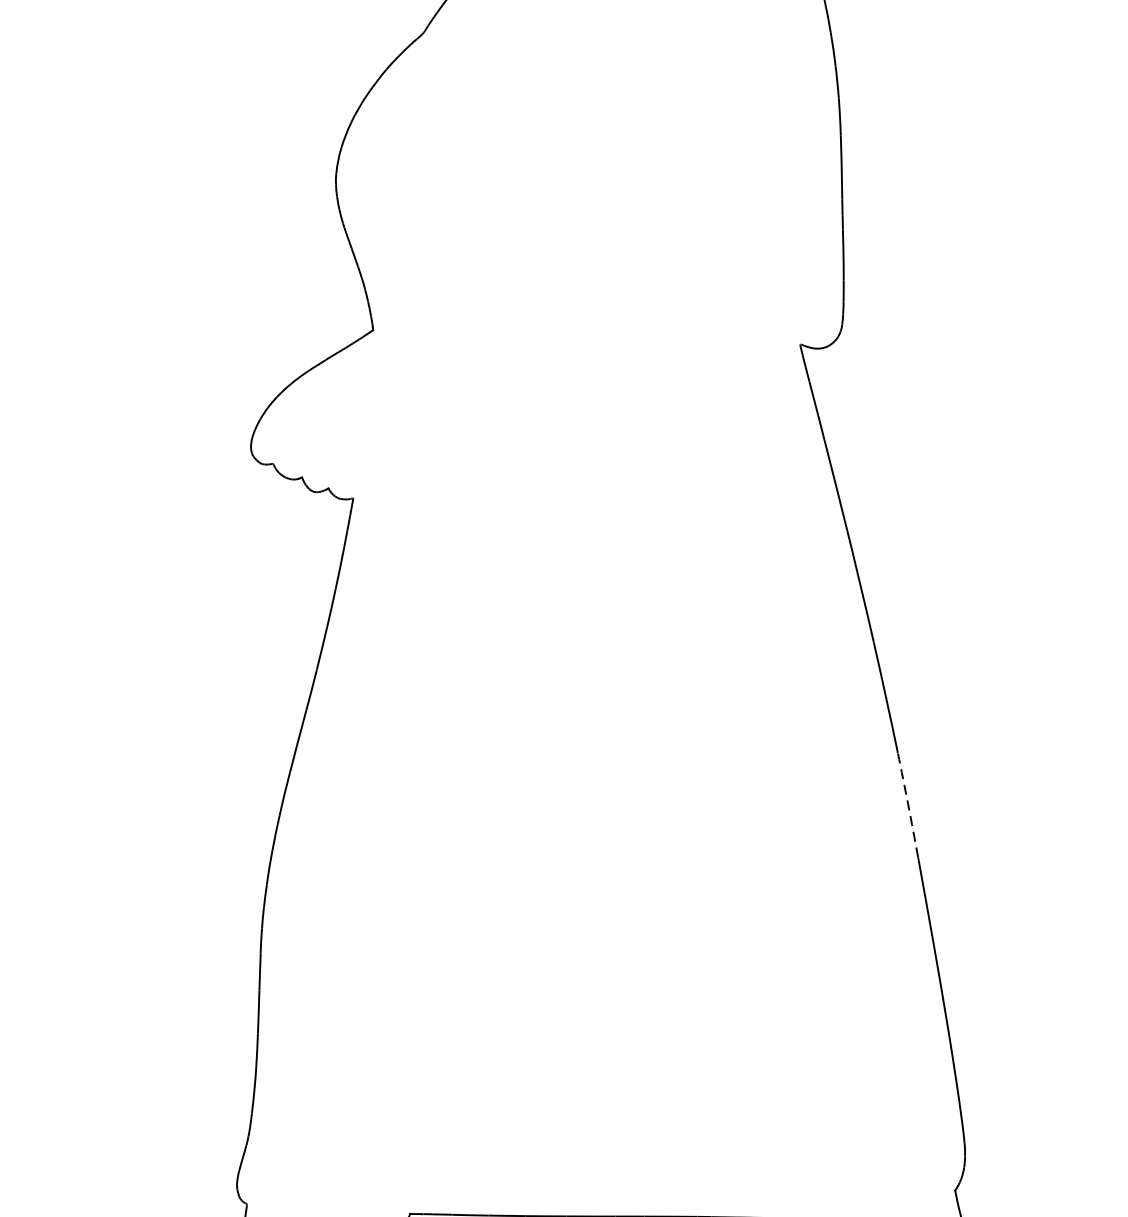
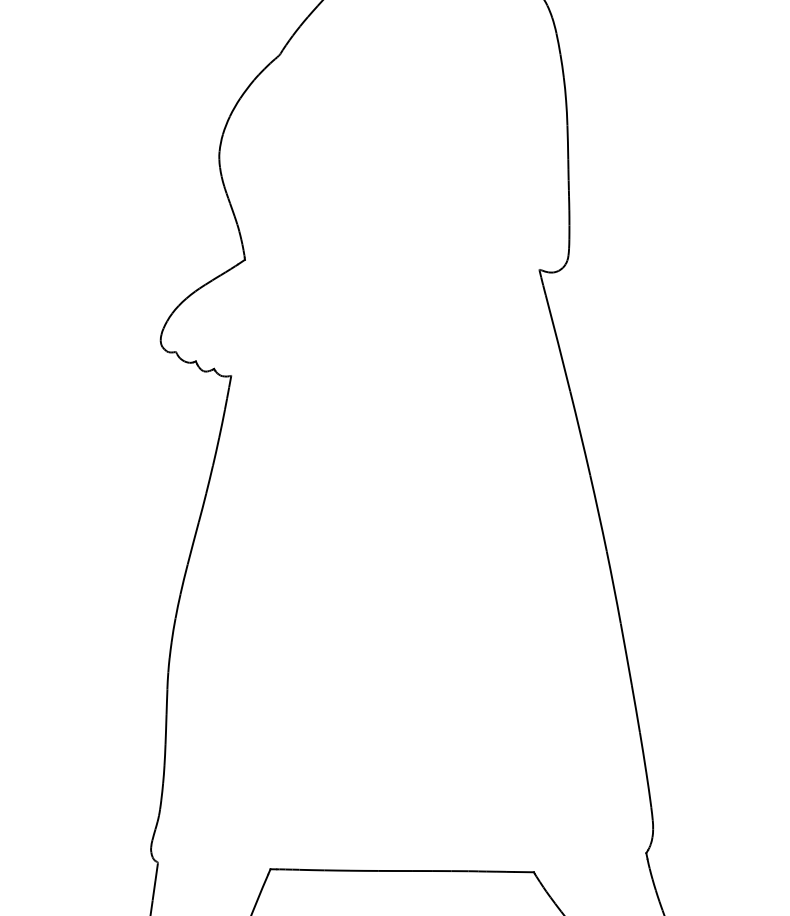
arc: (907, 805) -> (613, 587), dashed -> solid

